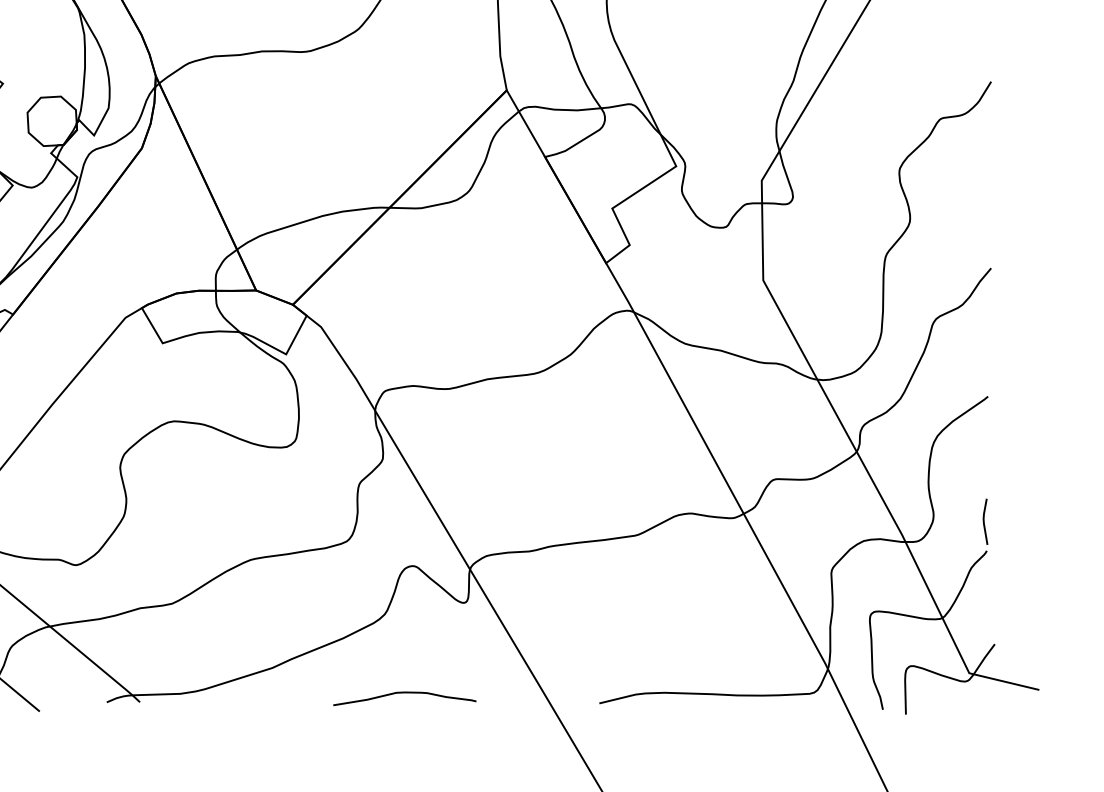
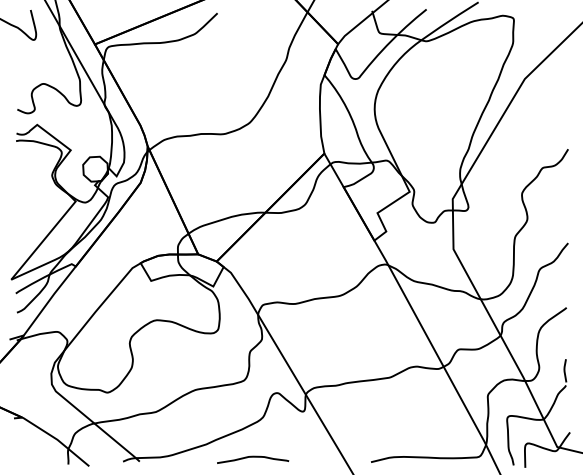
curve: (405, 694) -> (253, 457), moved

